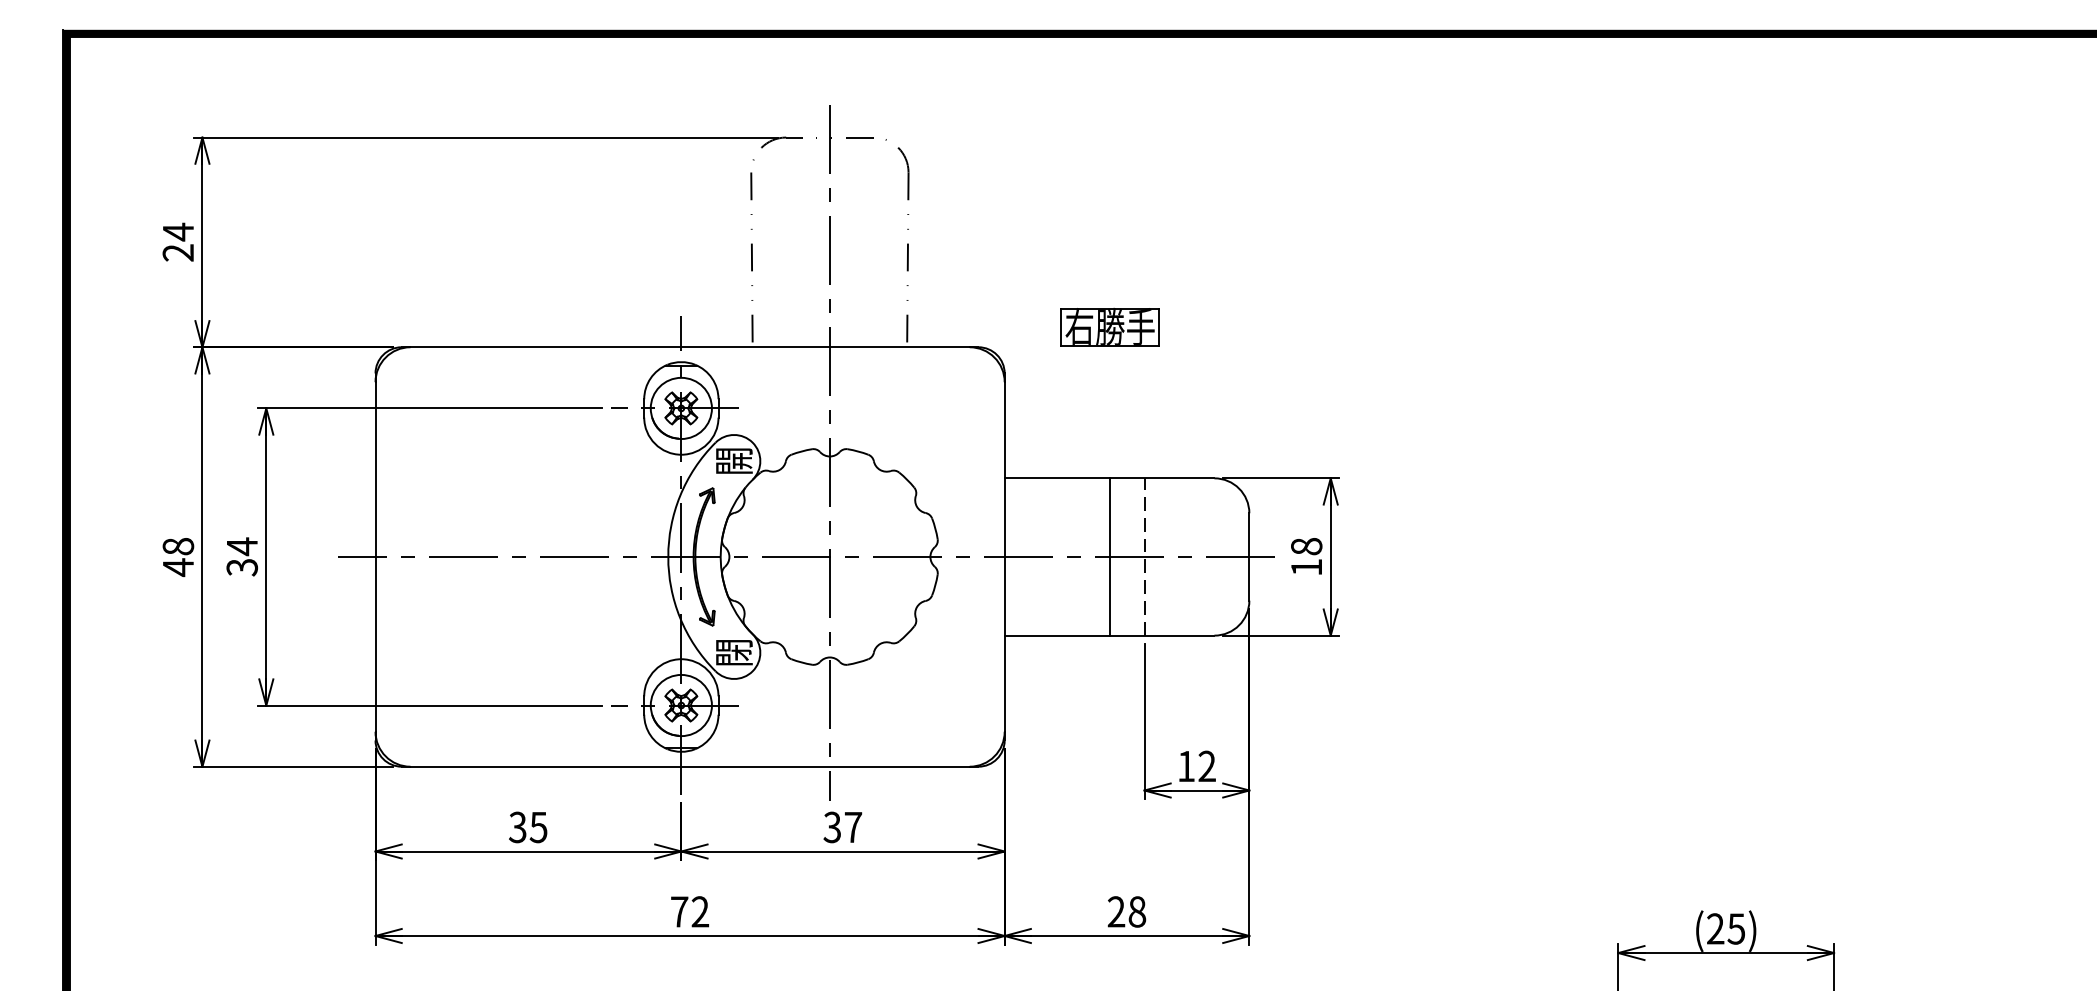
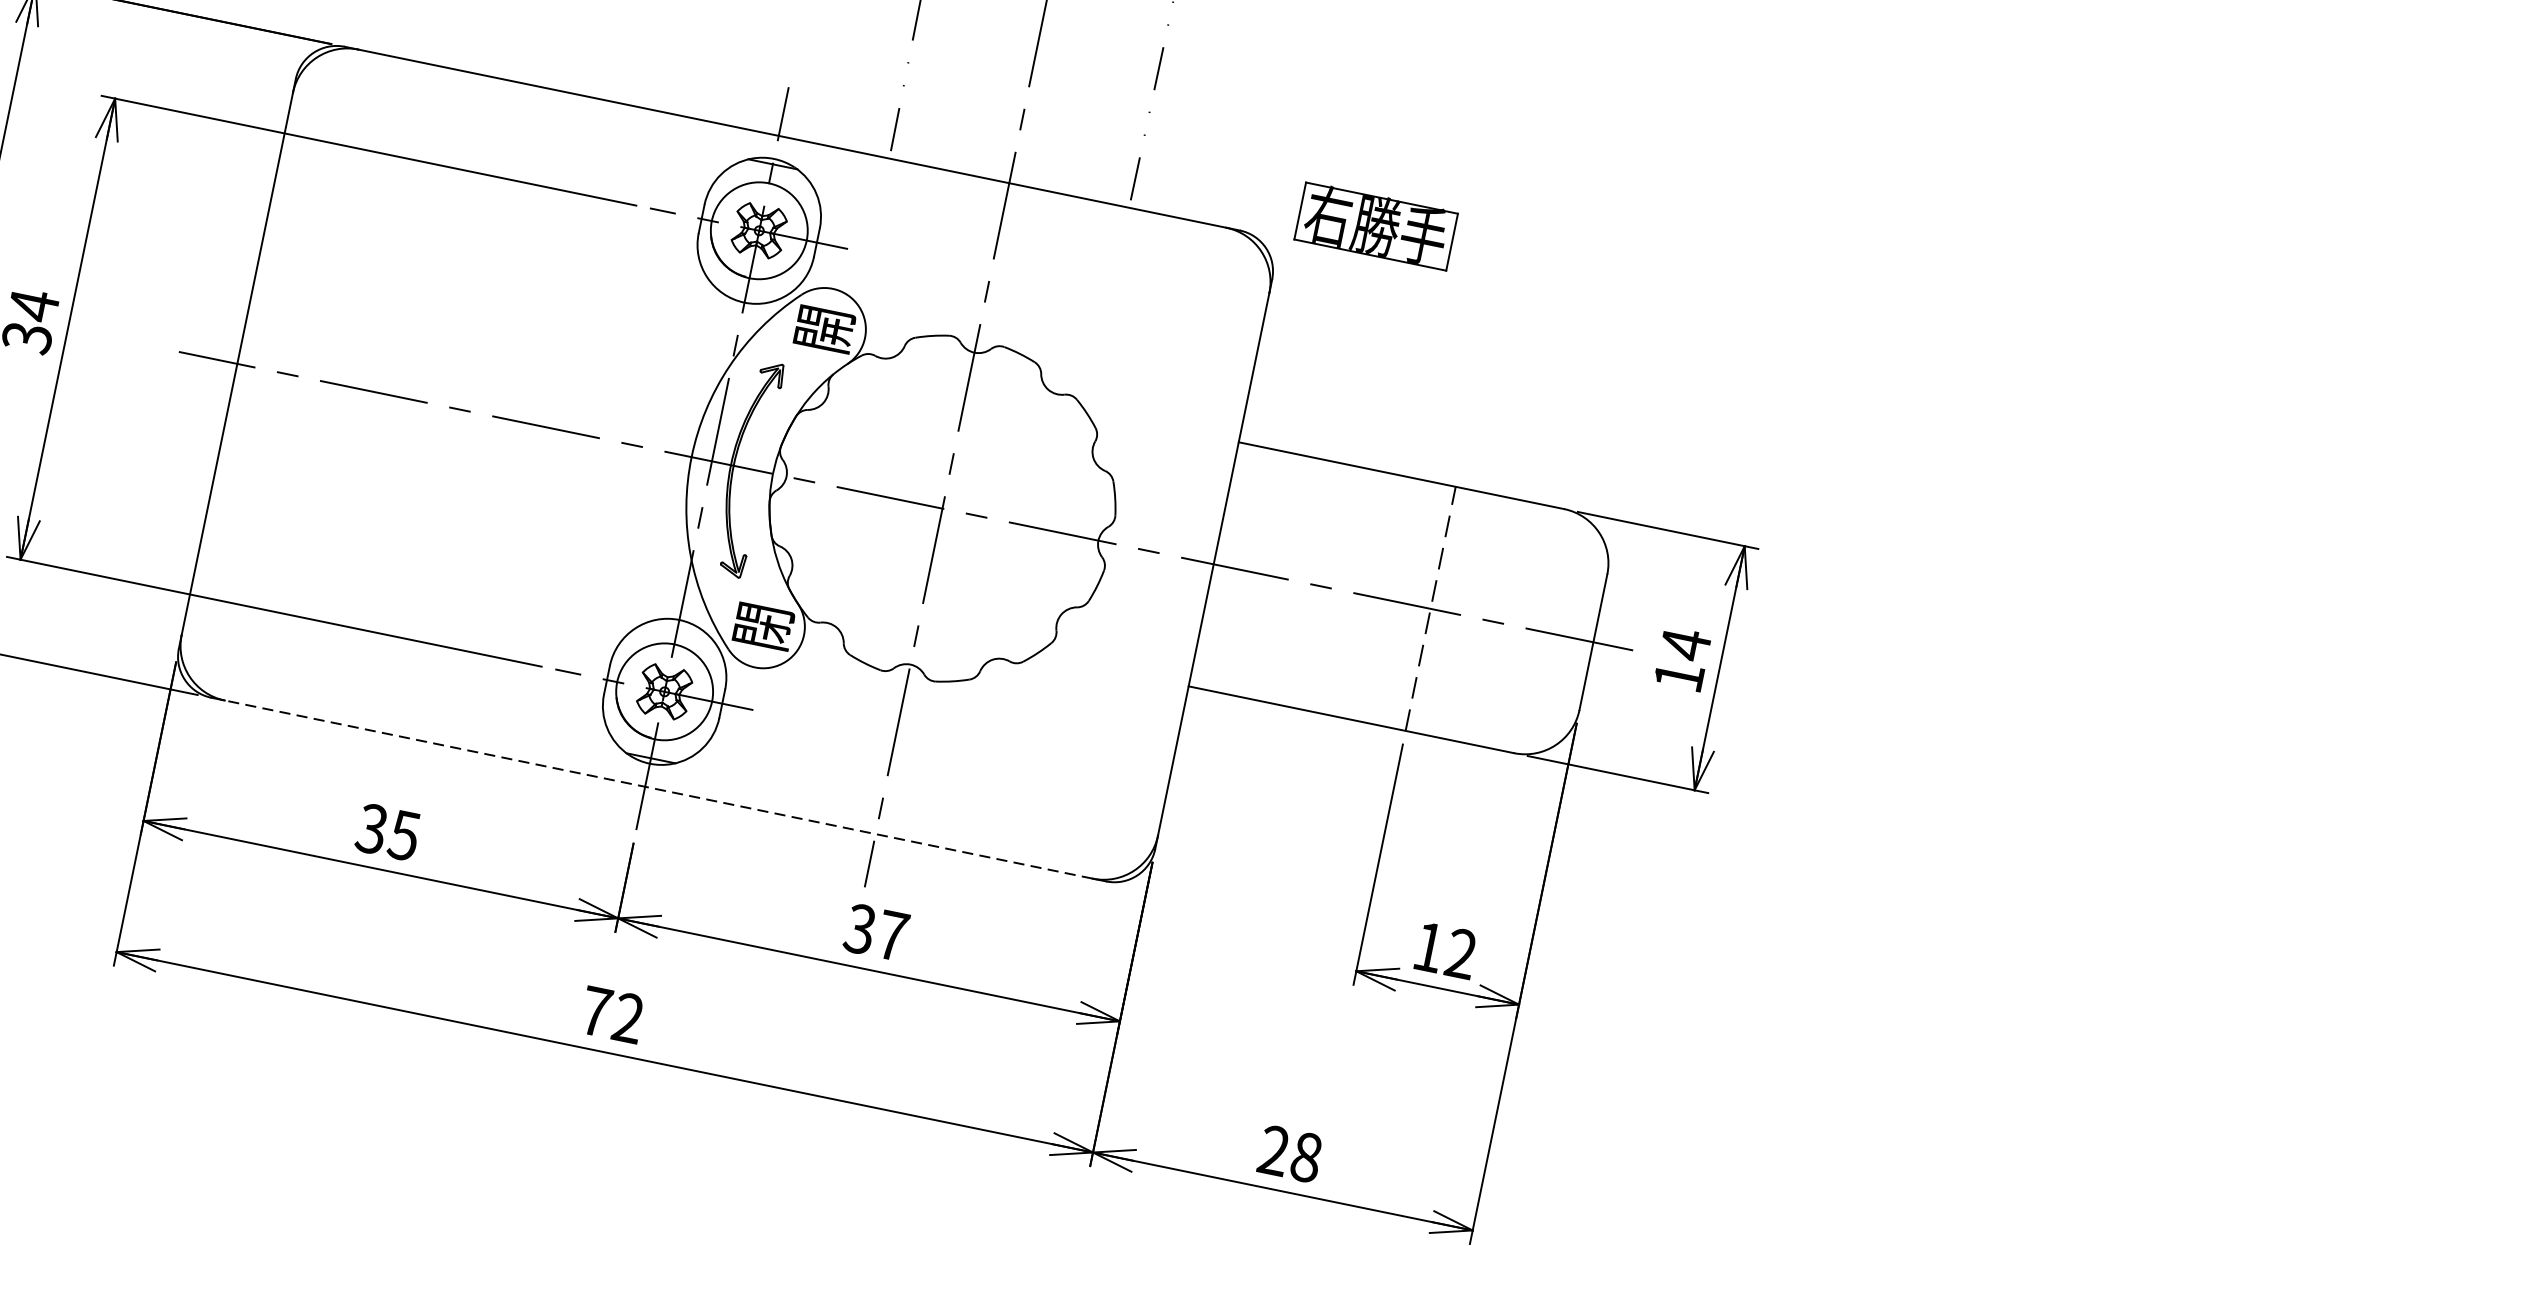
part: (1109, 326) -> (1375, 224), moved
text: (1306, 546) -> (1685, 644), 18 -> 14
line: (1109, 556) -> (1376, 596), removed
line: (690, 766) -> (659, 789), solid -> dashed

